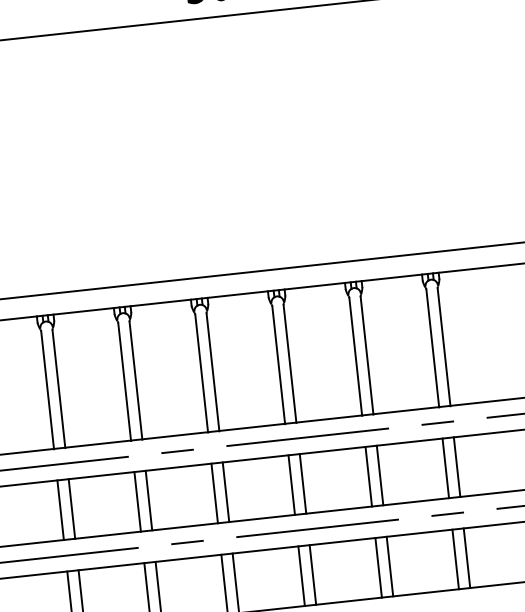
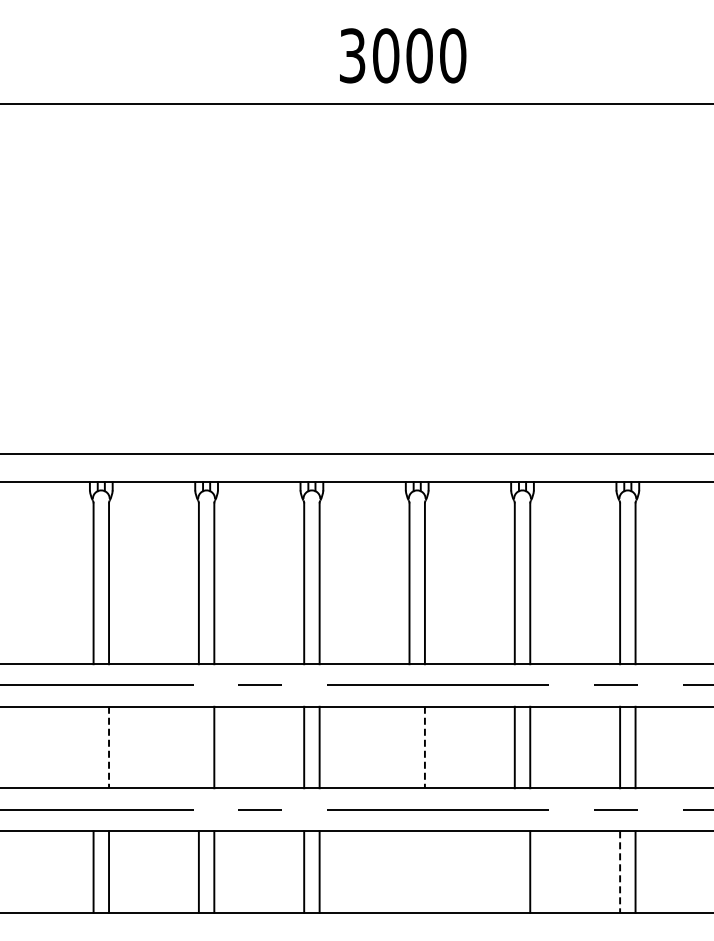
line: (302, 483) -> (424, 747), solid -> dashed
line: (291, 485) -> (409, 747), removed
line: (137, 501) -> (198, 747), removed
line: (72, 508) -> (109, 747), solid -> dashed
line: (60, 510) -> (93, 747), removed
line: (456, 559) -> (620, 872), solid -> dashed
line: (378, 567) -> (514, 871), removed
line: (312, 574) -> (424, 871), removed
line: (301, 575) -> (409, 871), removed

